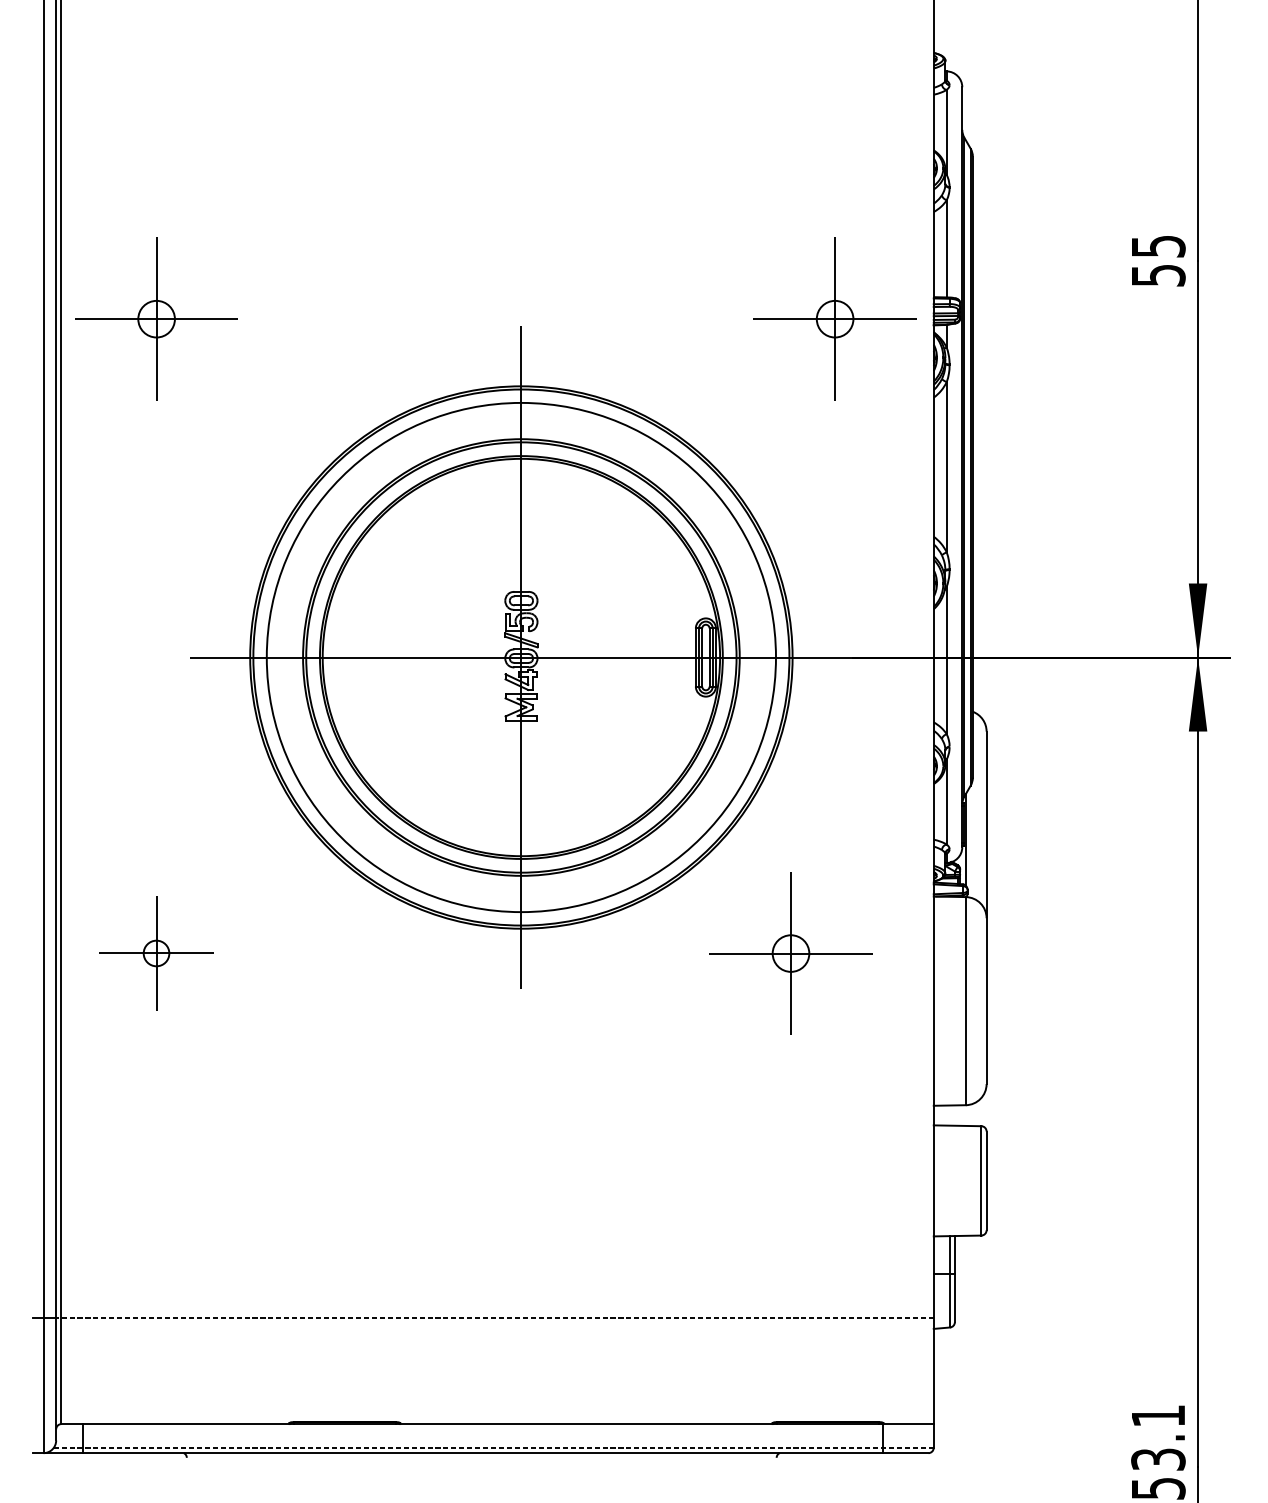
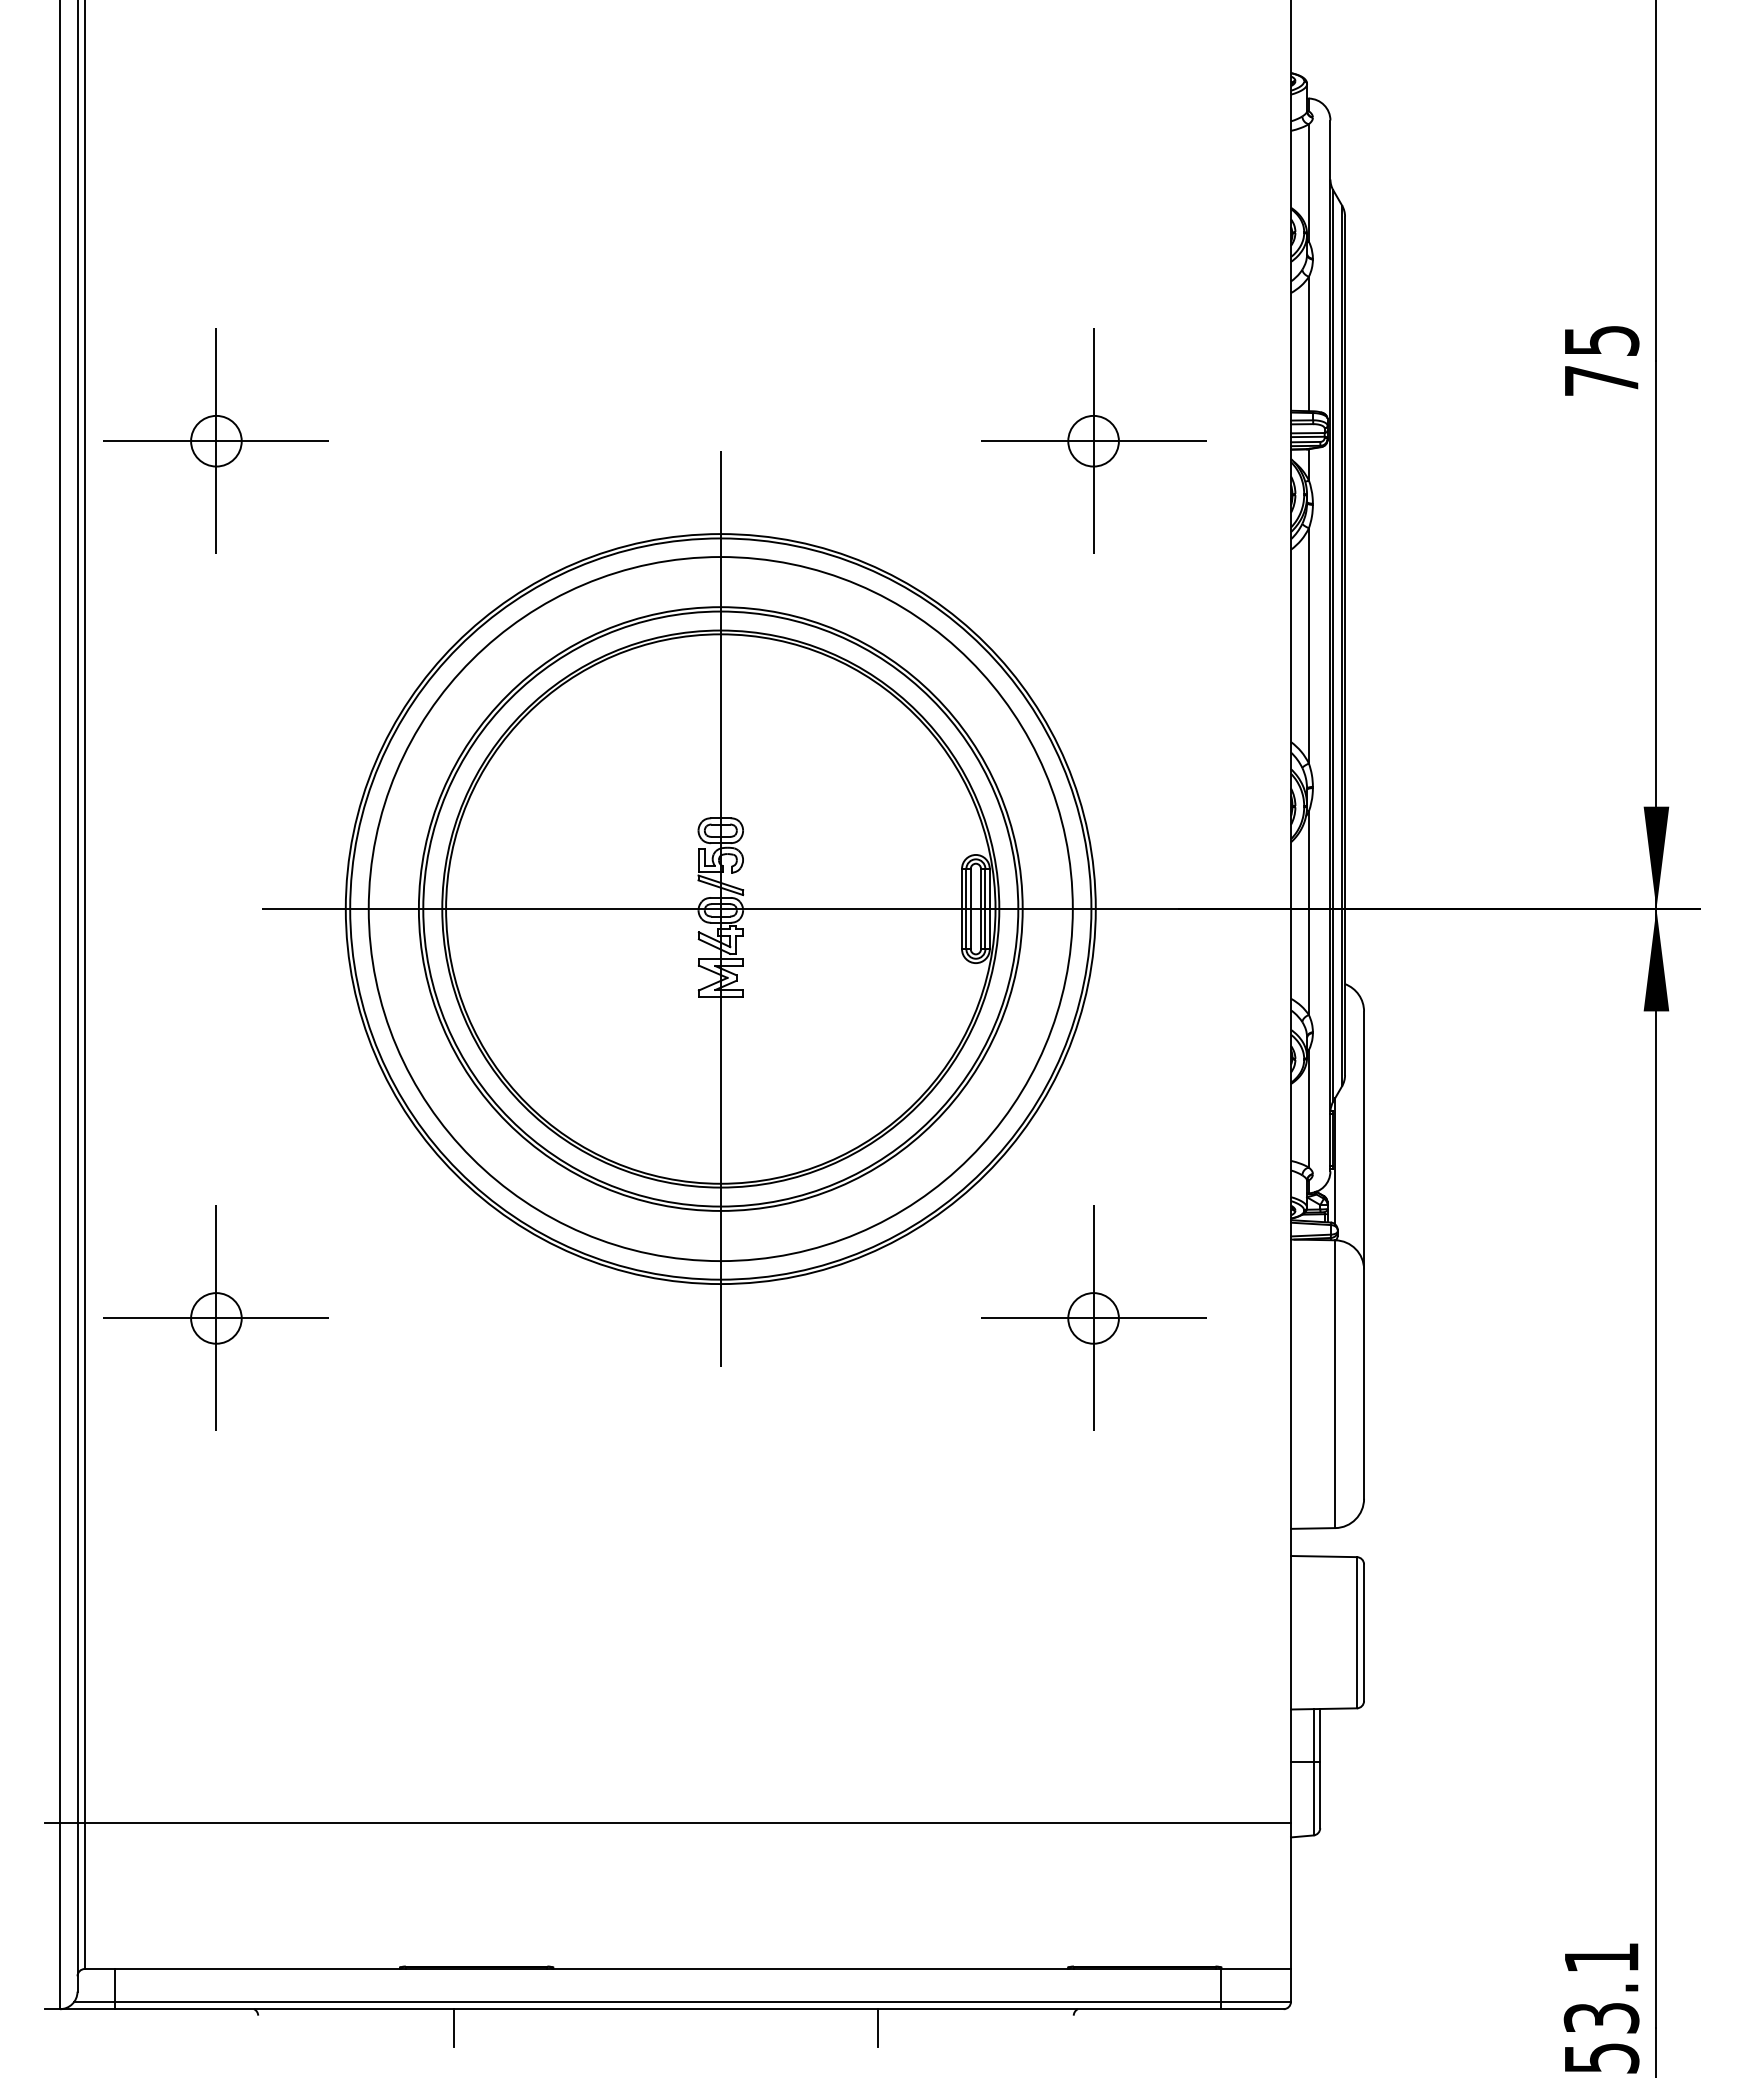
text: (1159, 275) -> (1602, 381), 55 -> 75
part: (835, 318) -> (1093, 440), moved
part: (155, 952) -> (215, 1317), size x1.43
line: (495, 1318) -> (684, 1822), dashed -> solid
line: (493, 1447) -> (682, 2001), dashed -> solid
line: (328, 1467) -> (453, 2028), added
line: (634, 1467) -> (877, 2028), added

